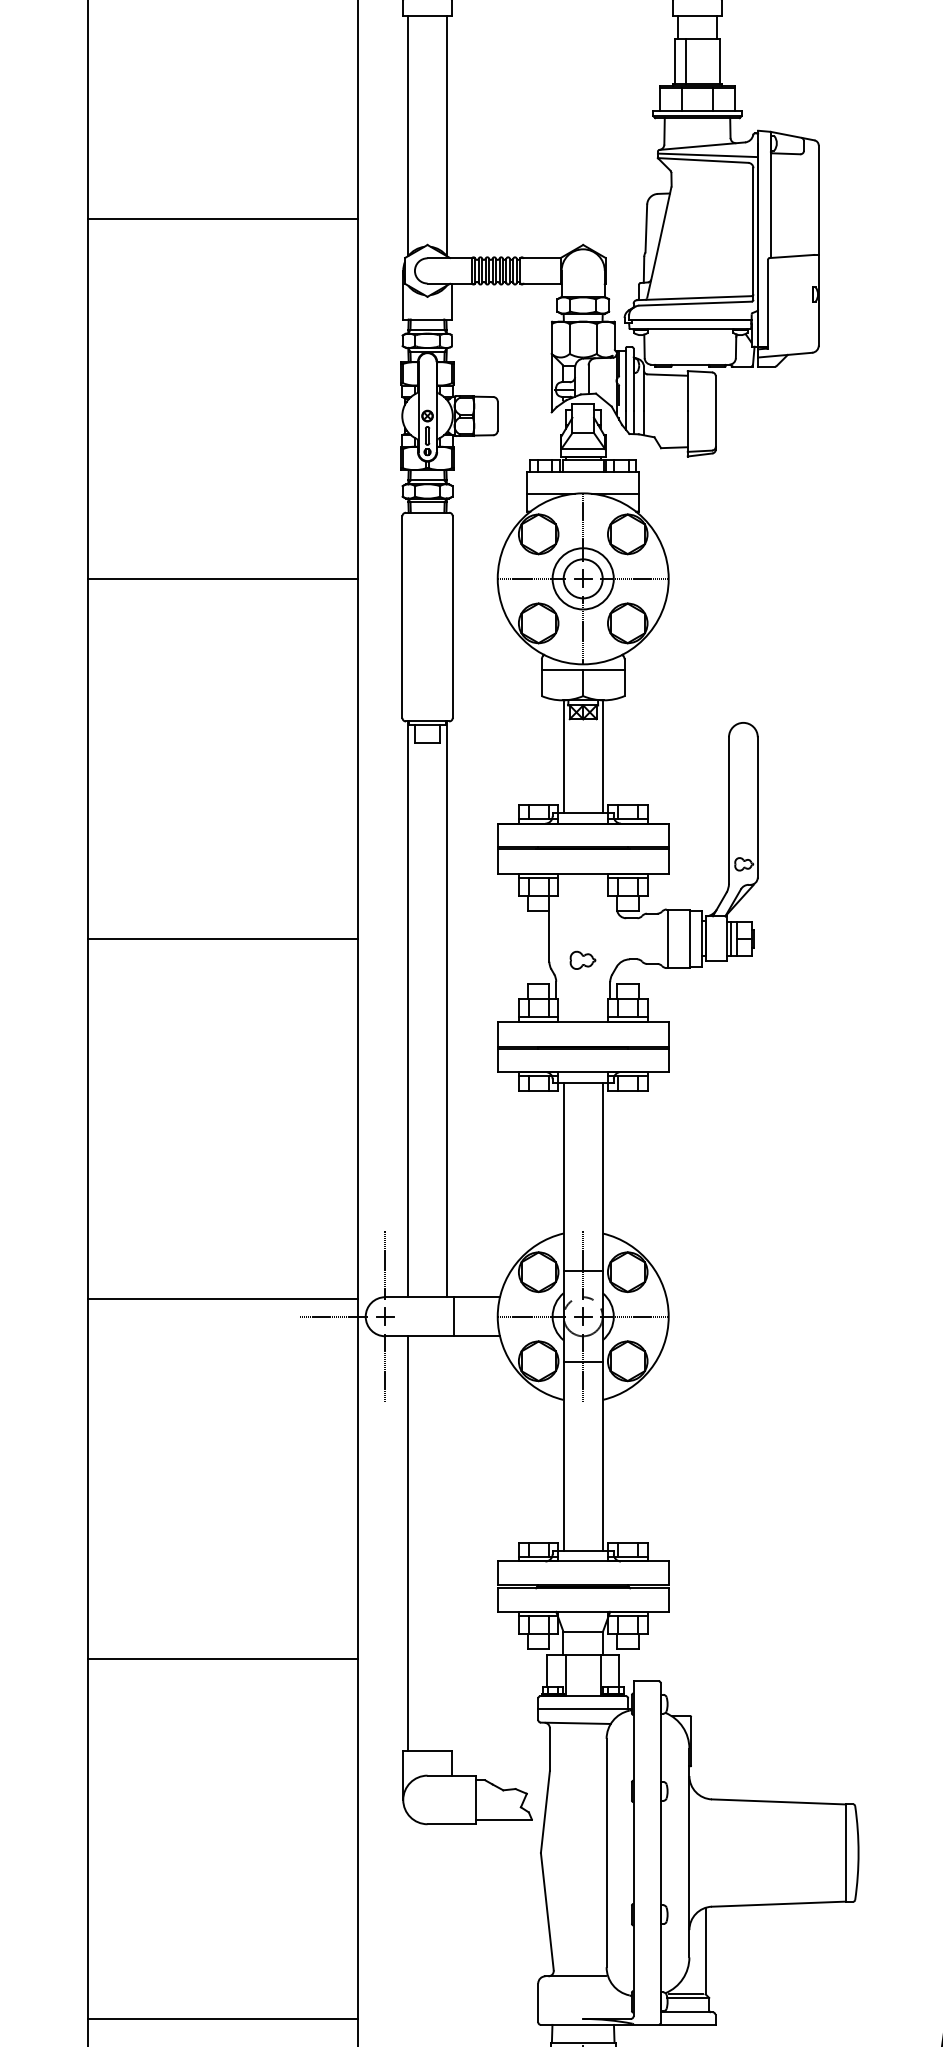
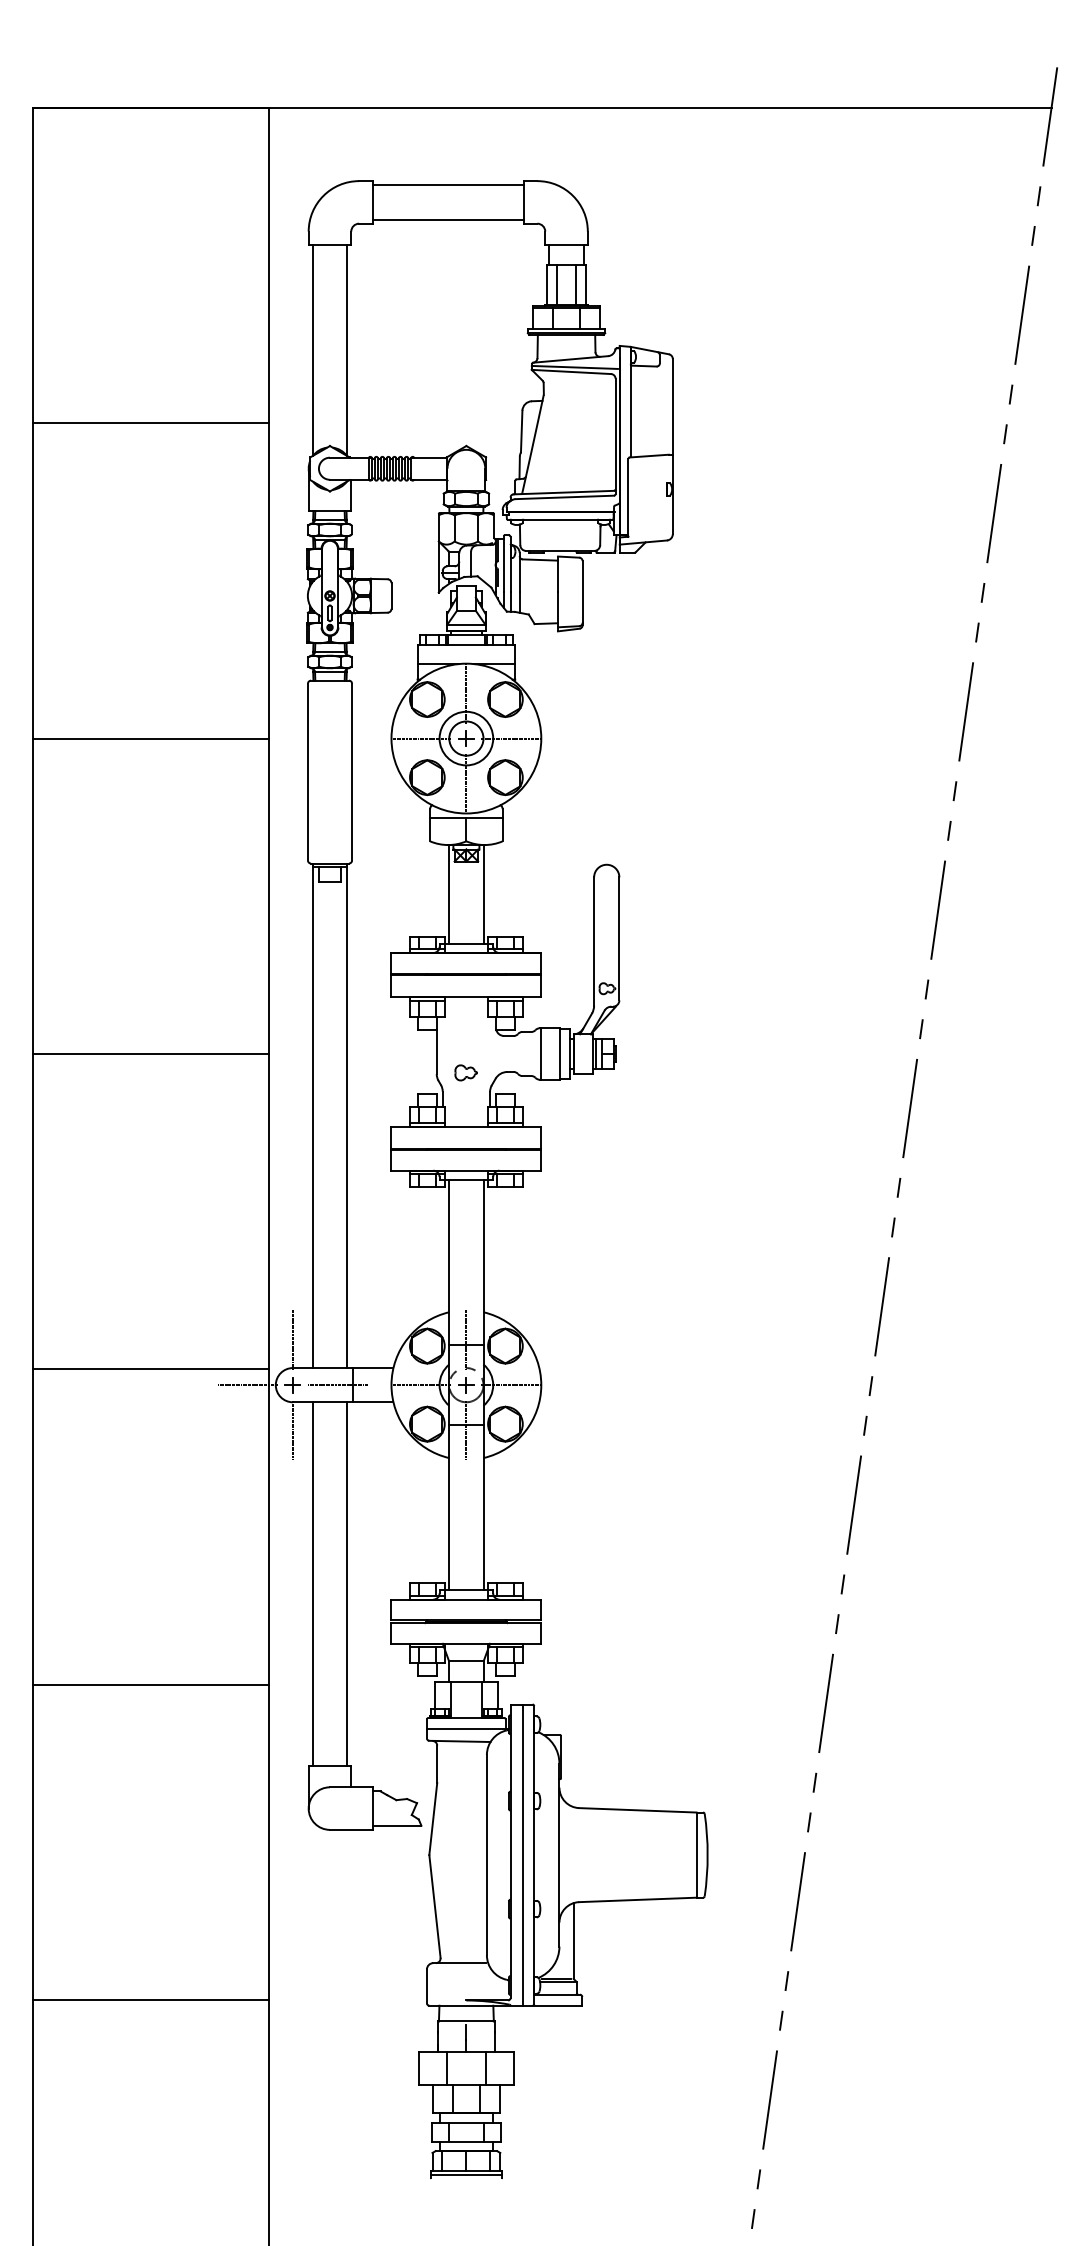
line: (708, 60) -> (576, 284), added
line: (436, 1317) -> (337, 1385), added
line: (447, 1544) -> (347, 1584), added
line: (648, 1852) -> (523, 1854), added

